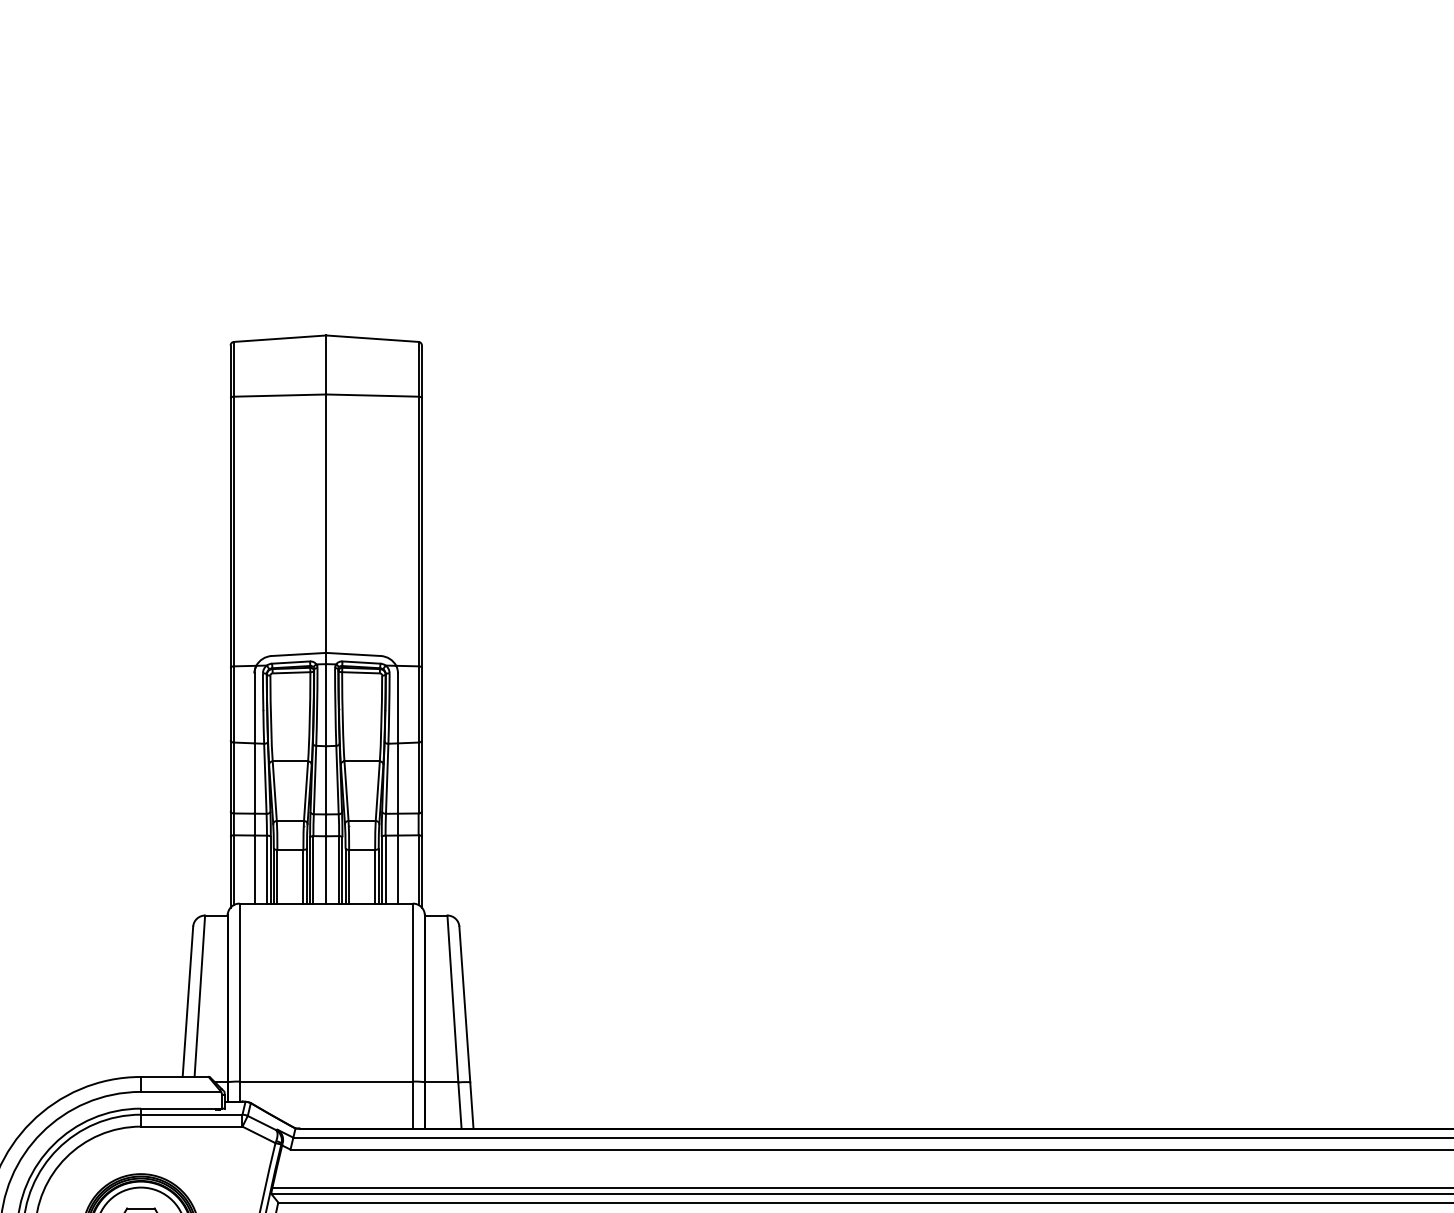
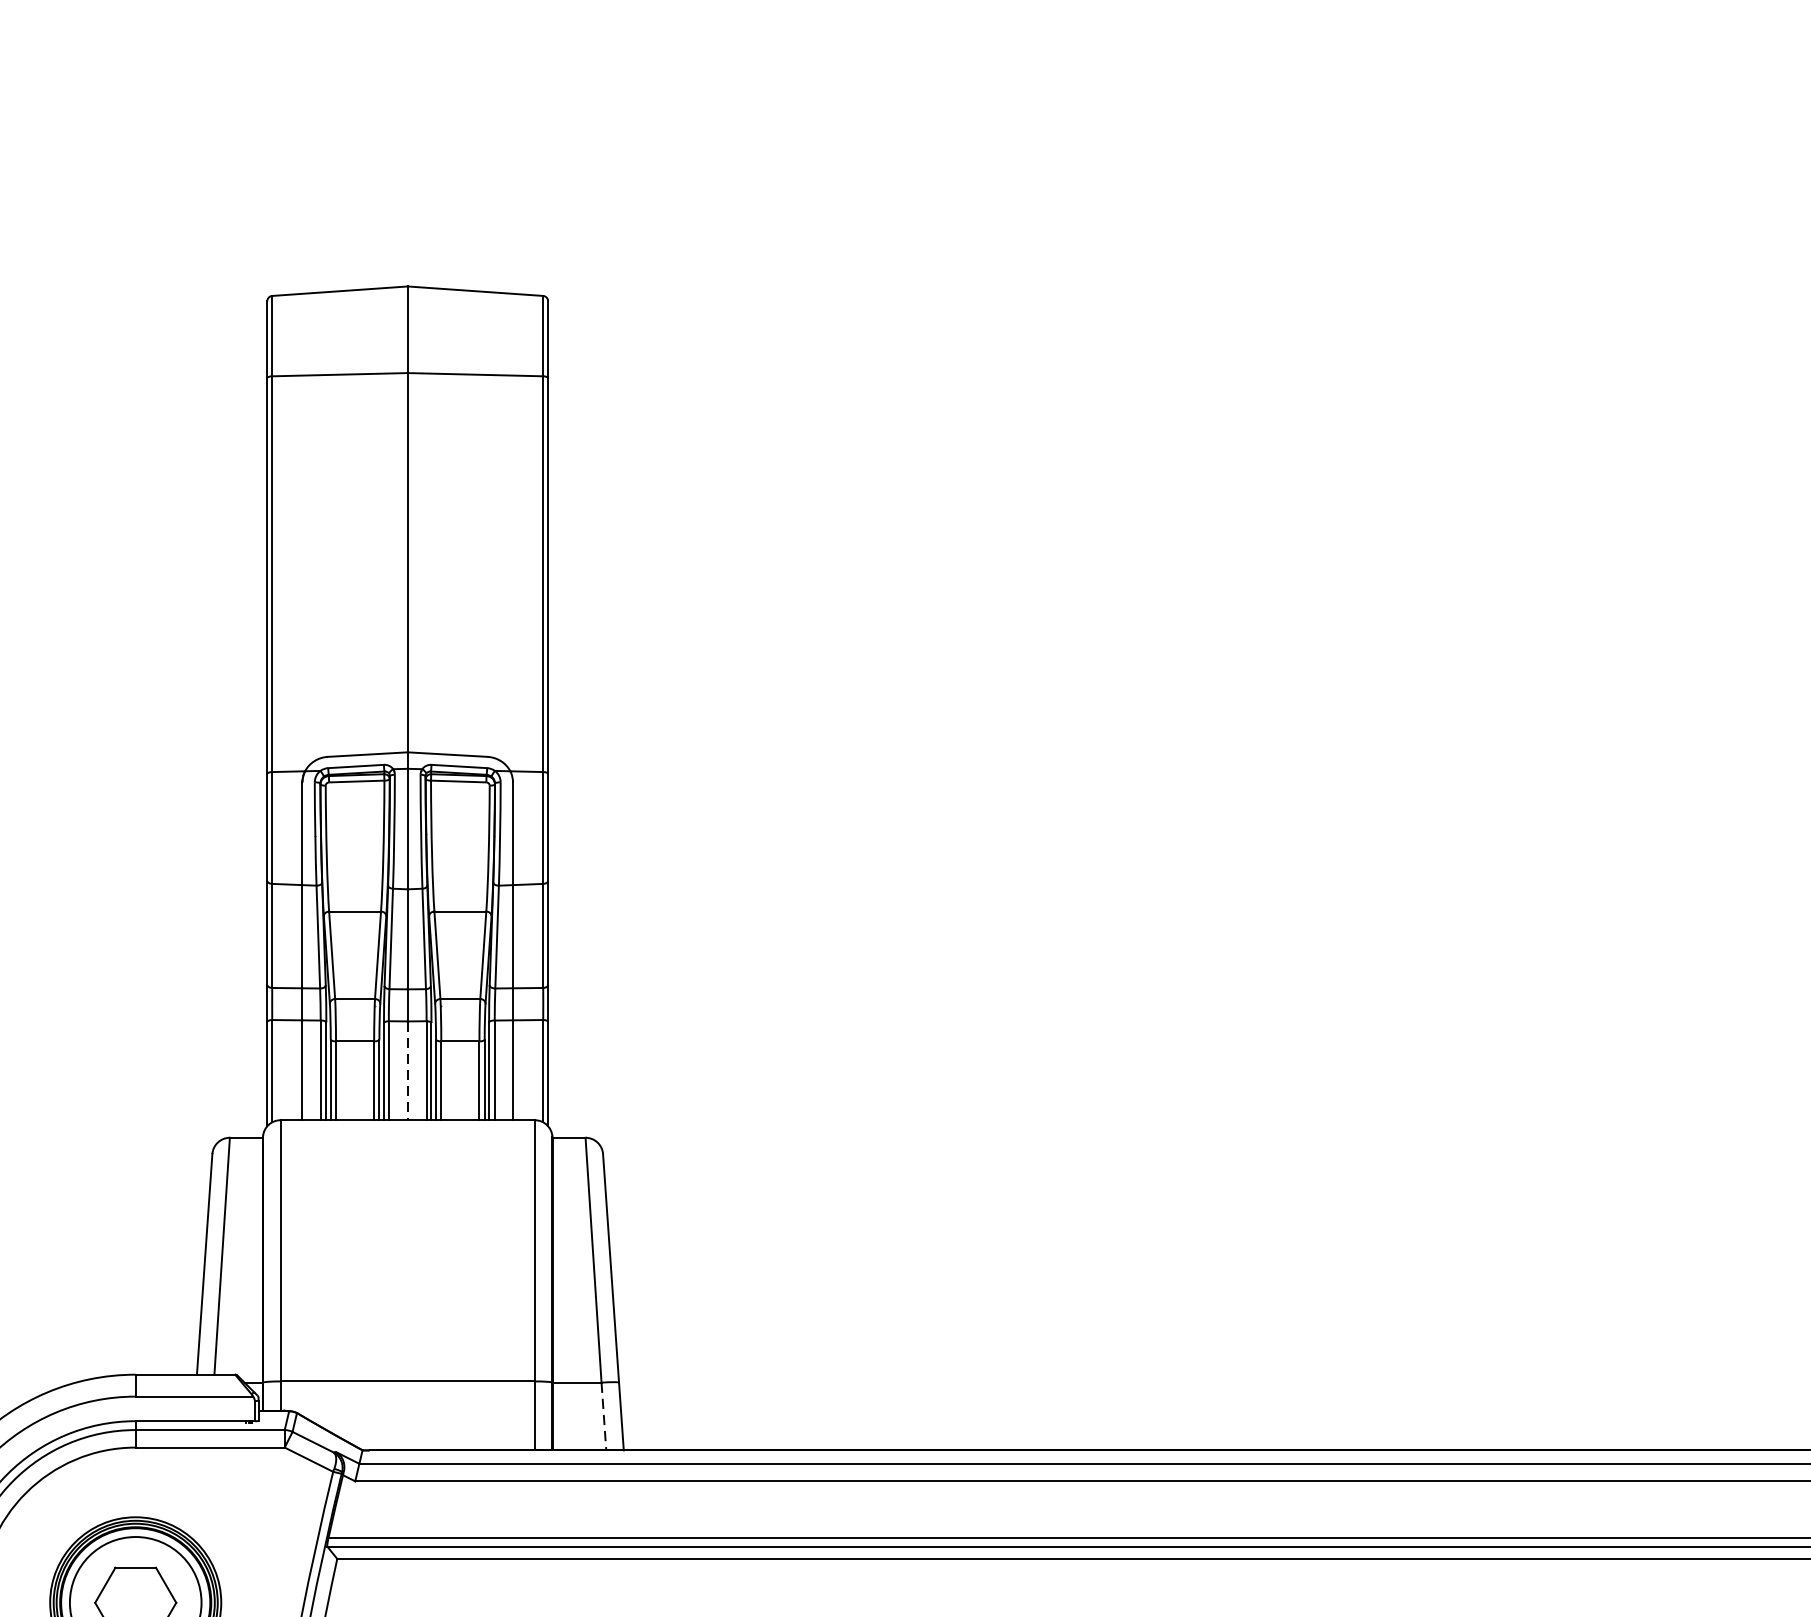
line: (326, 869) -> (408, 1070), solid -> dashed
line: (460, 1105) -> (604, 1416), solid -> dashed

